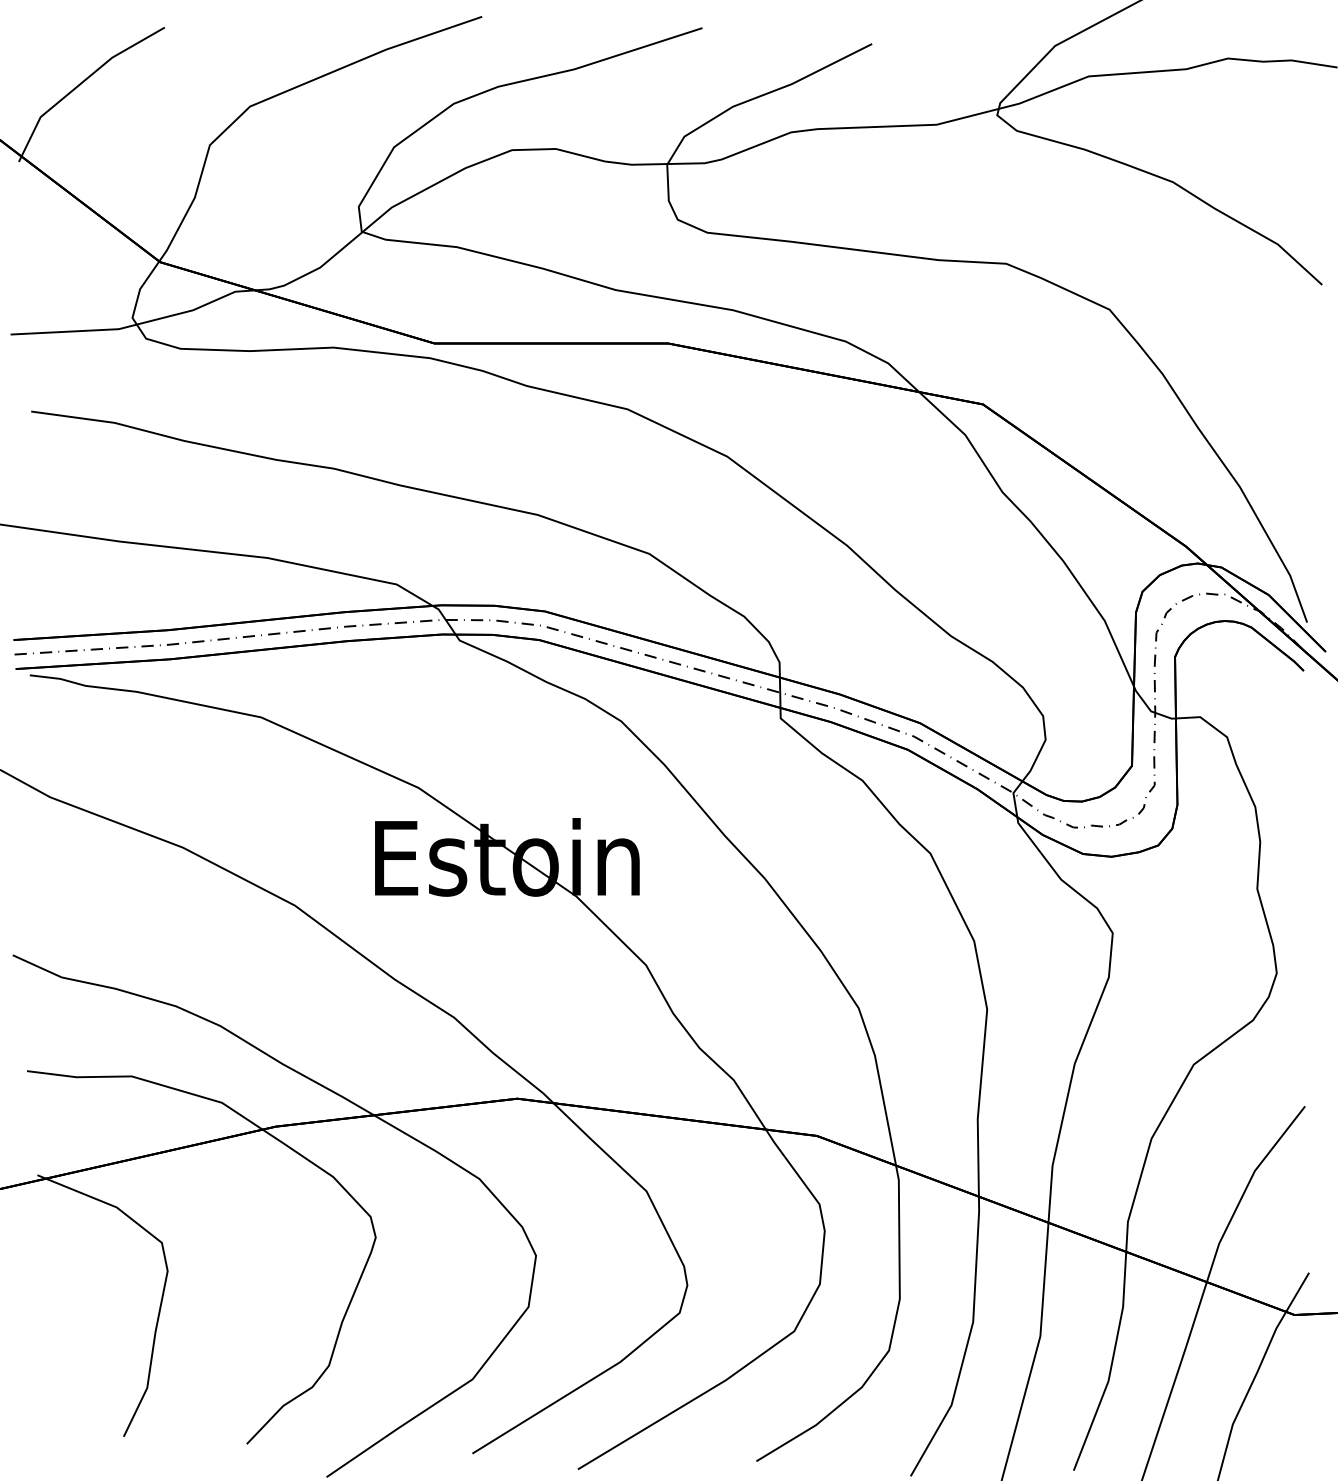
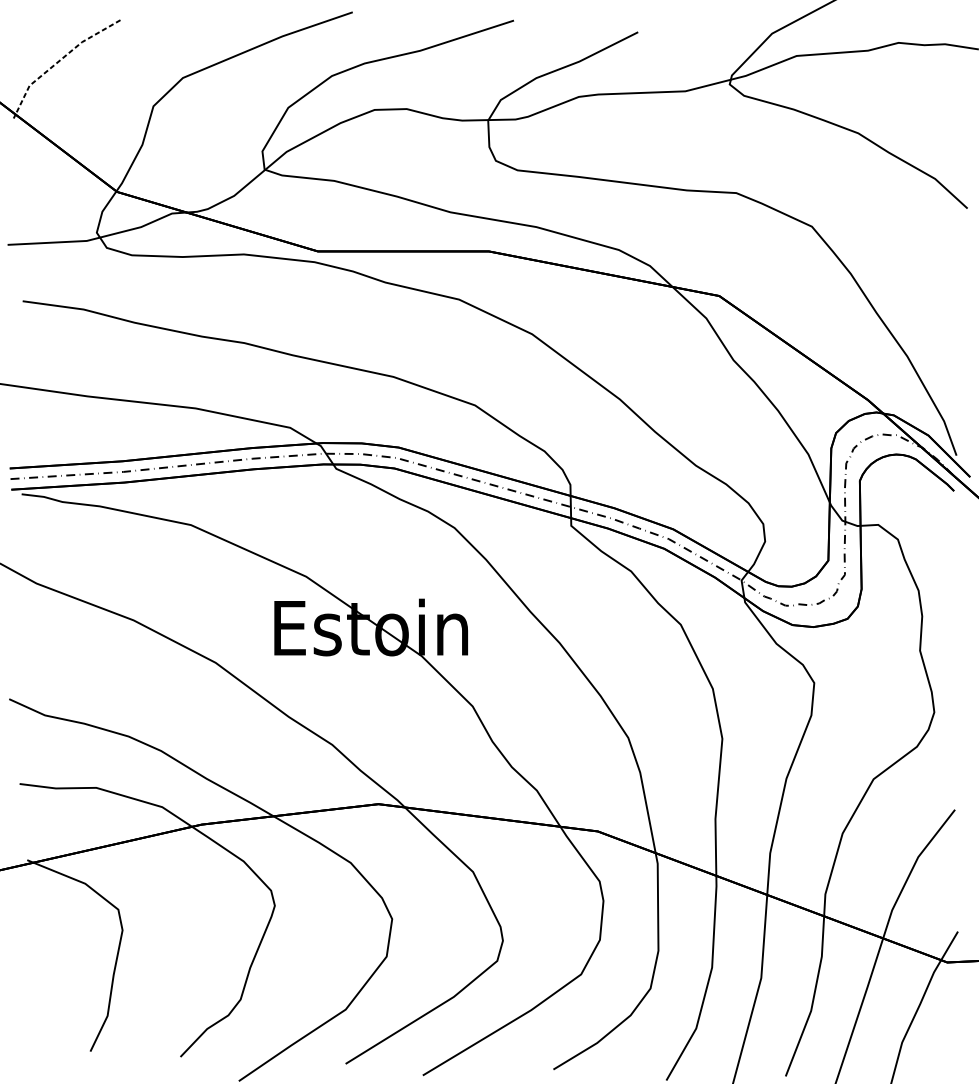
line: (80, 84) -> (58, 61), solid -> dashed

